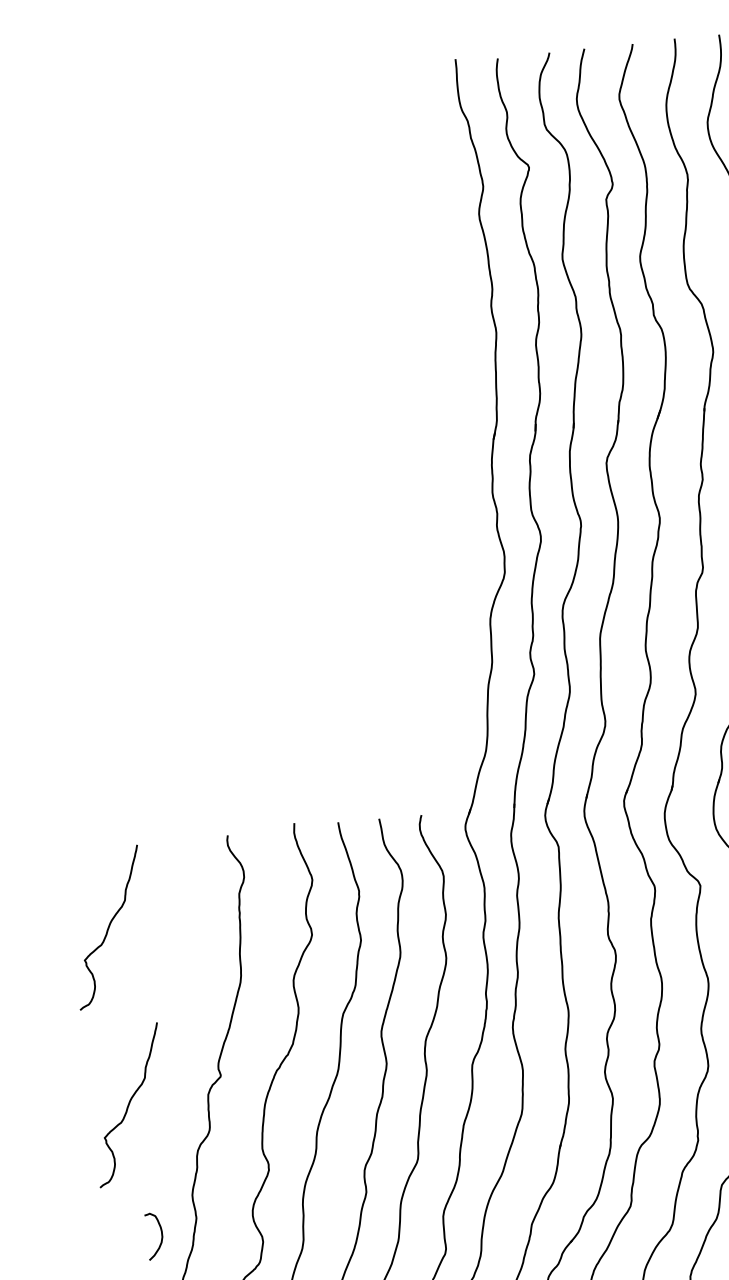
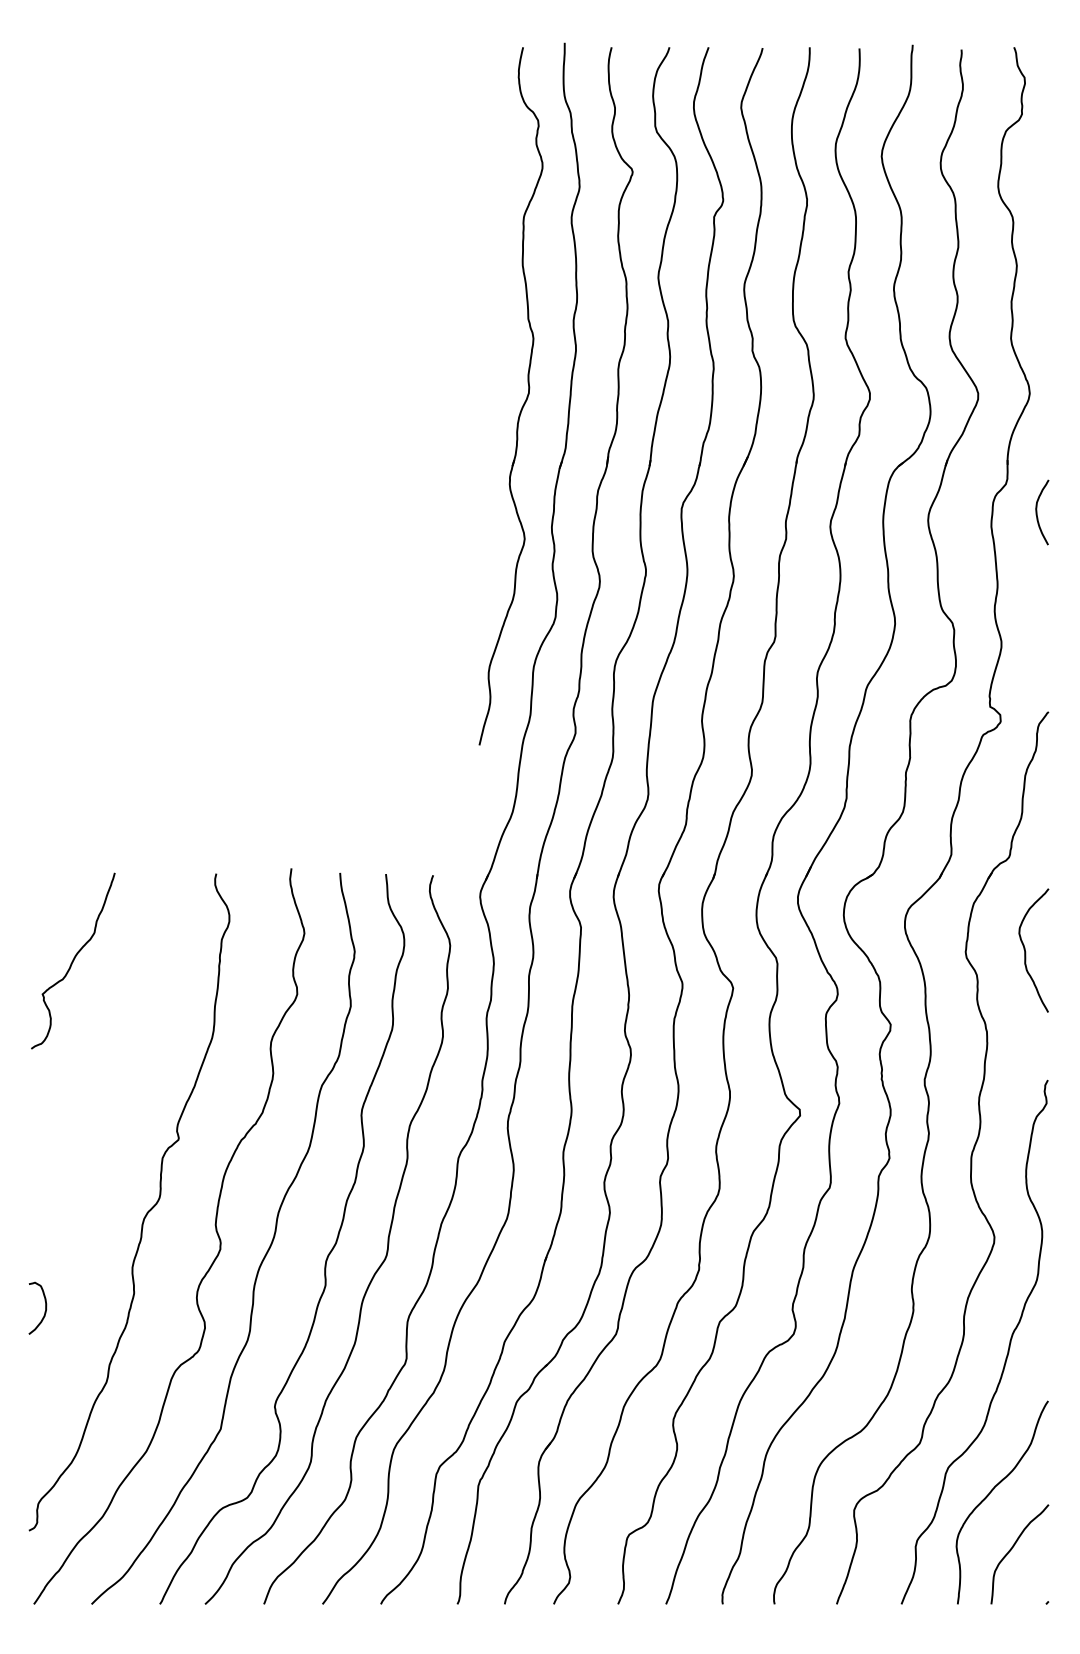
part: (454, 385) -> (523, 403), added
curve: (128, 1104) -> (73, 1159), removed
curve: (161, 1234) -> (45, 1307), moved

